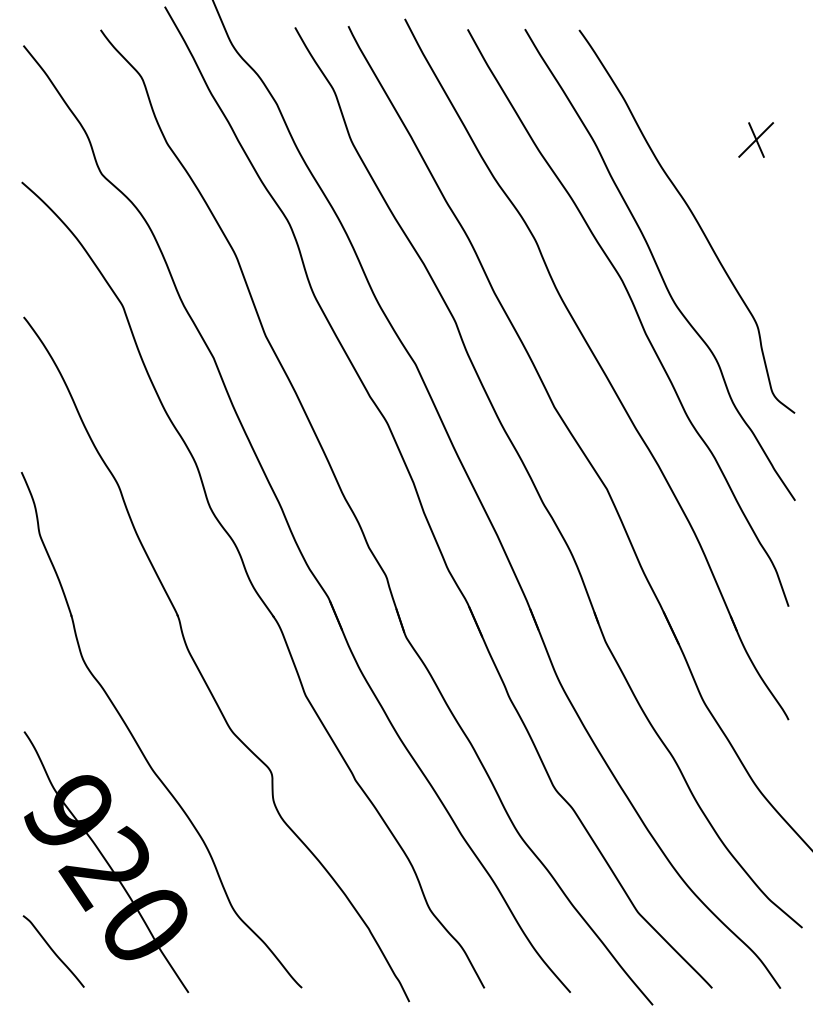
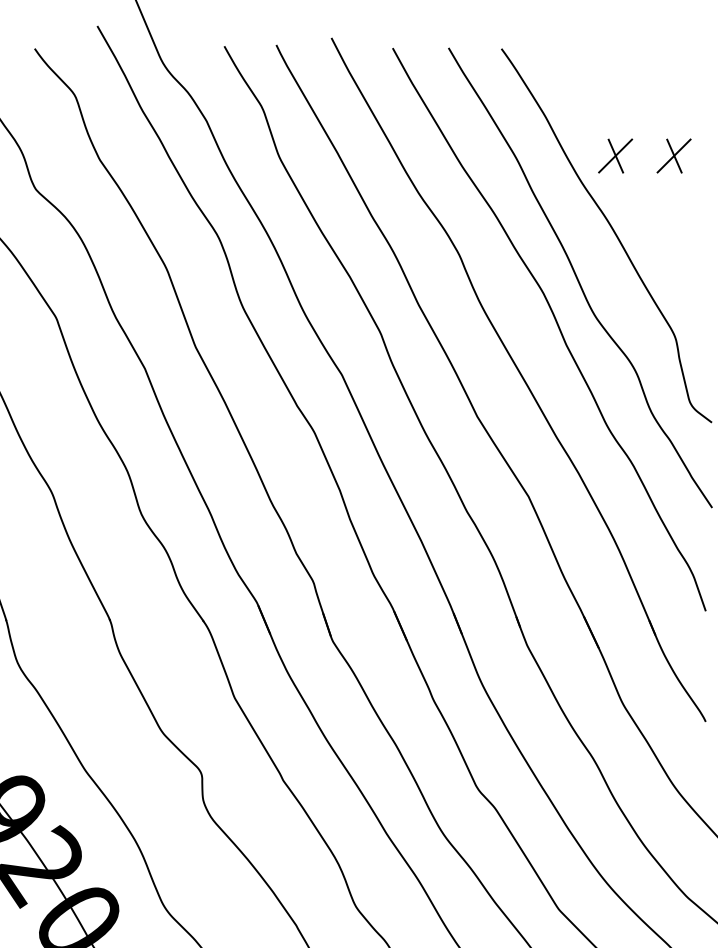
part: (695, 139) -> (614, 155), added

